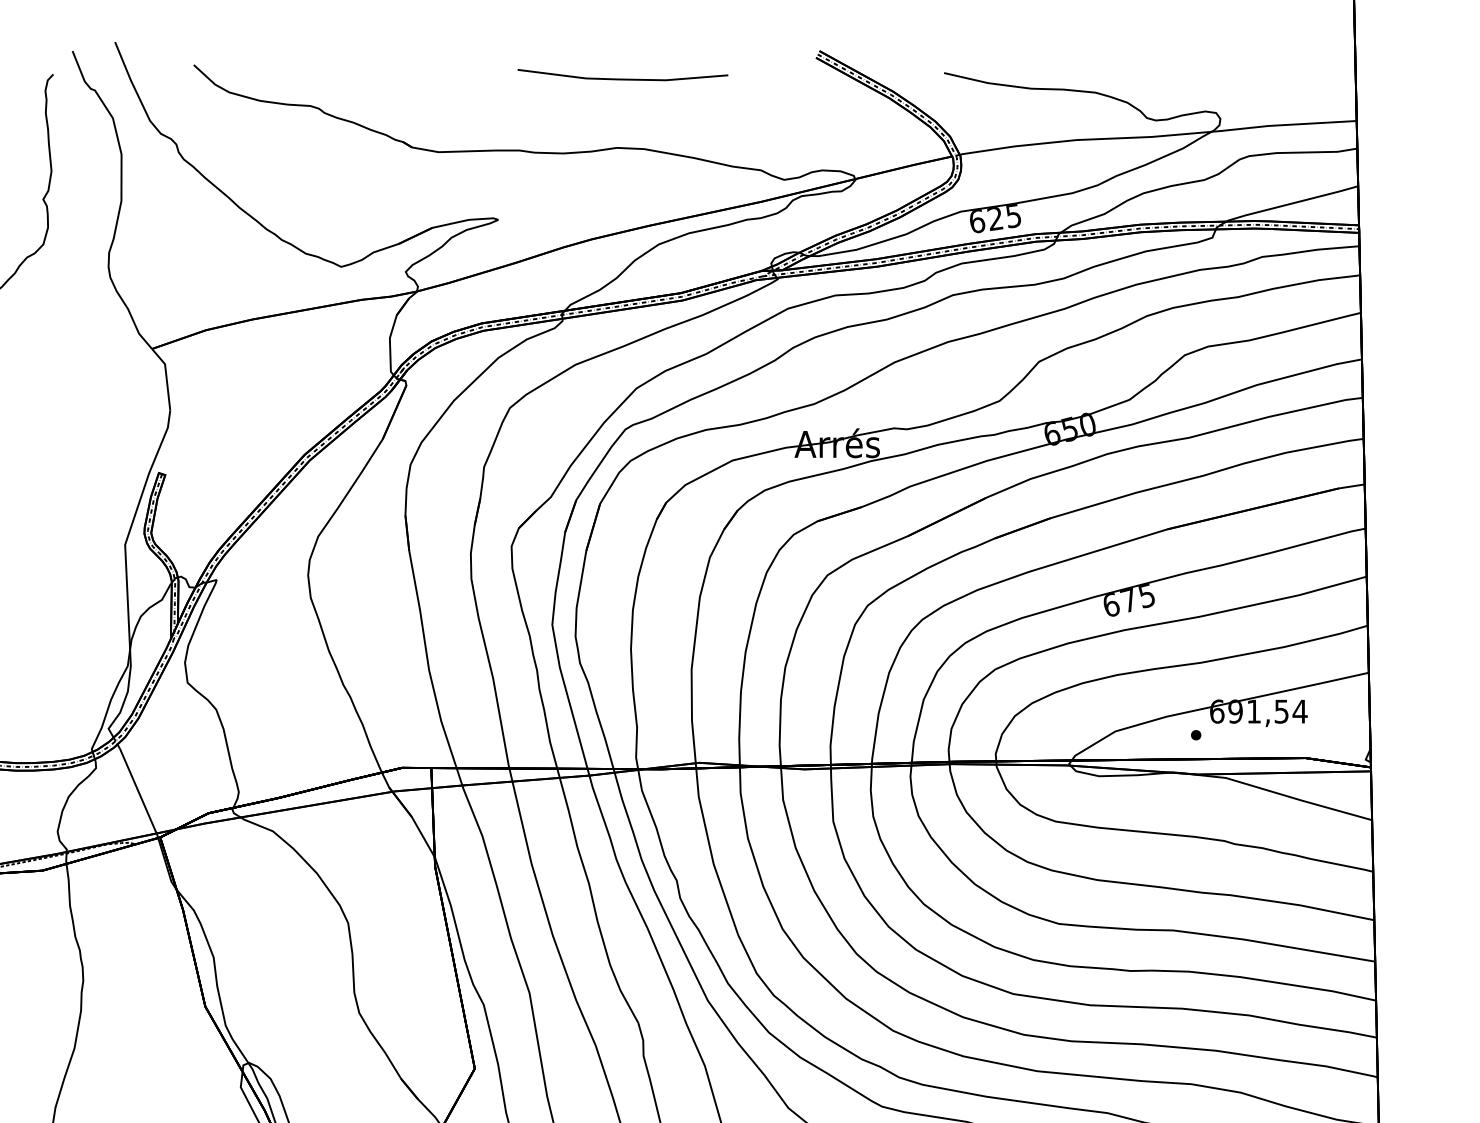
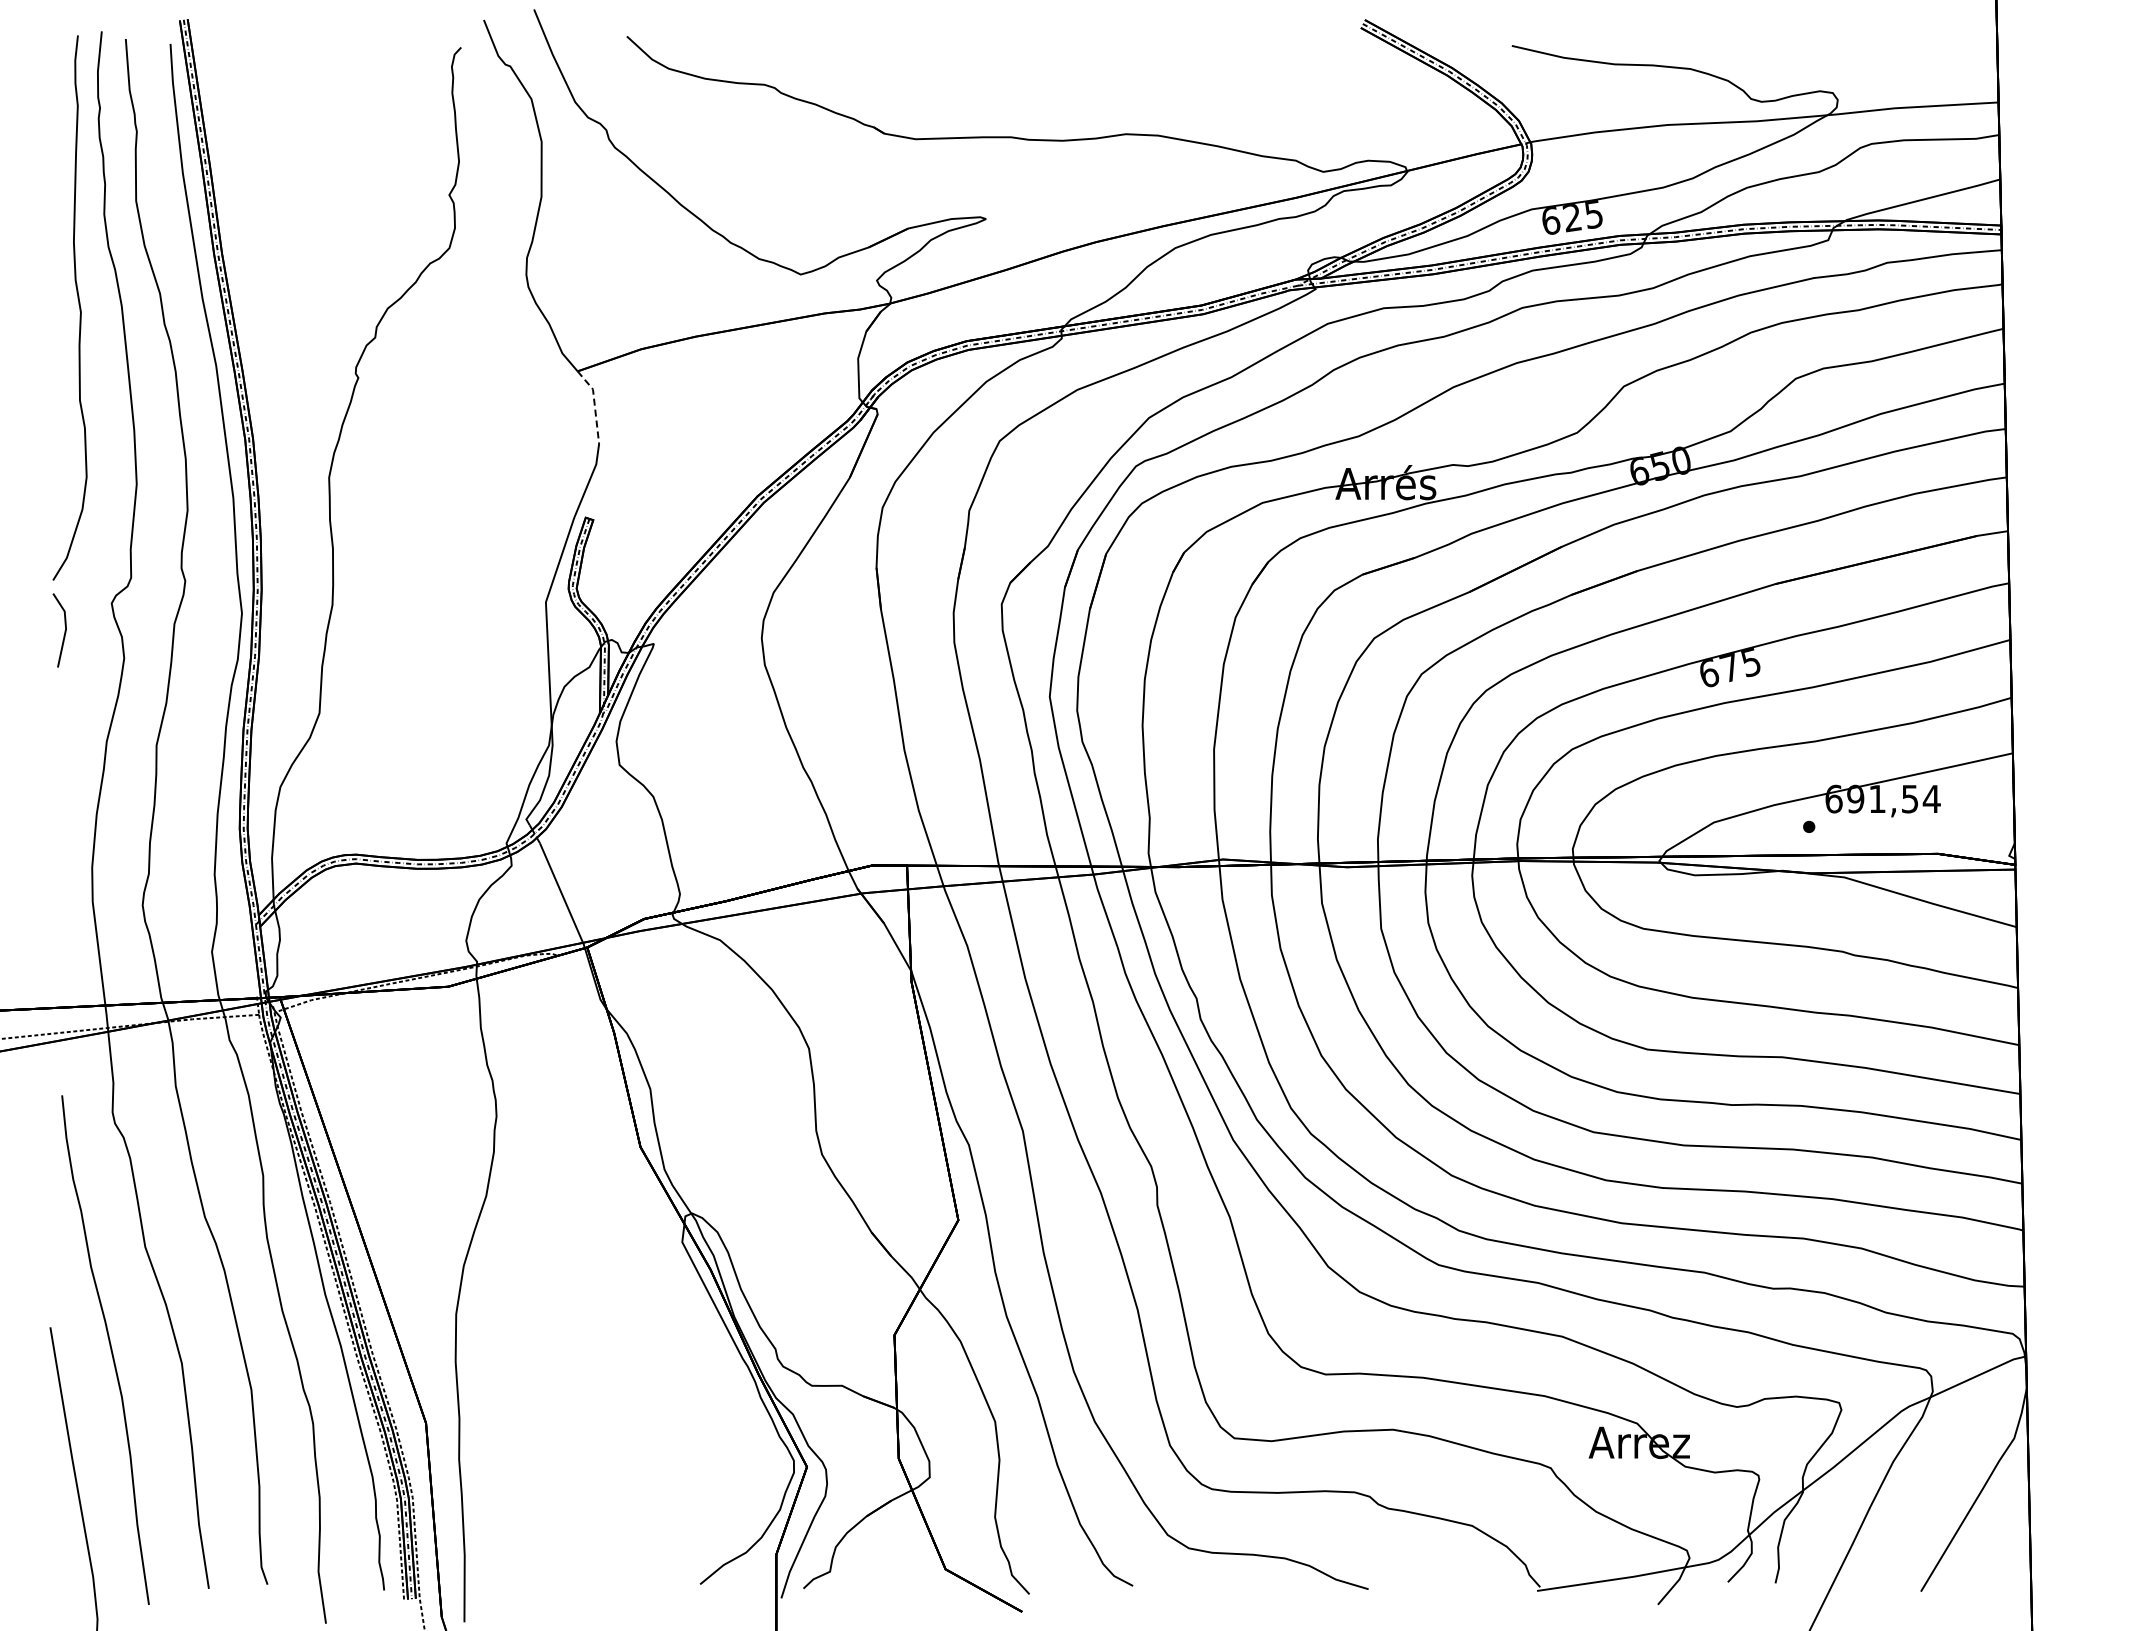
line: (622, 78) -> (1132, 52), removed
line: (166, 377) -> (594, 404), solid -> dashed

